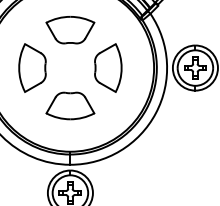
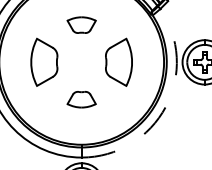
part: (70, 30) -> (81, 25), size x0.6
part: (70, 105) -> (81, 99), size x0.6
arc: (155, 113) -> (165, 107), solid -> dashed

